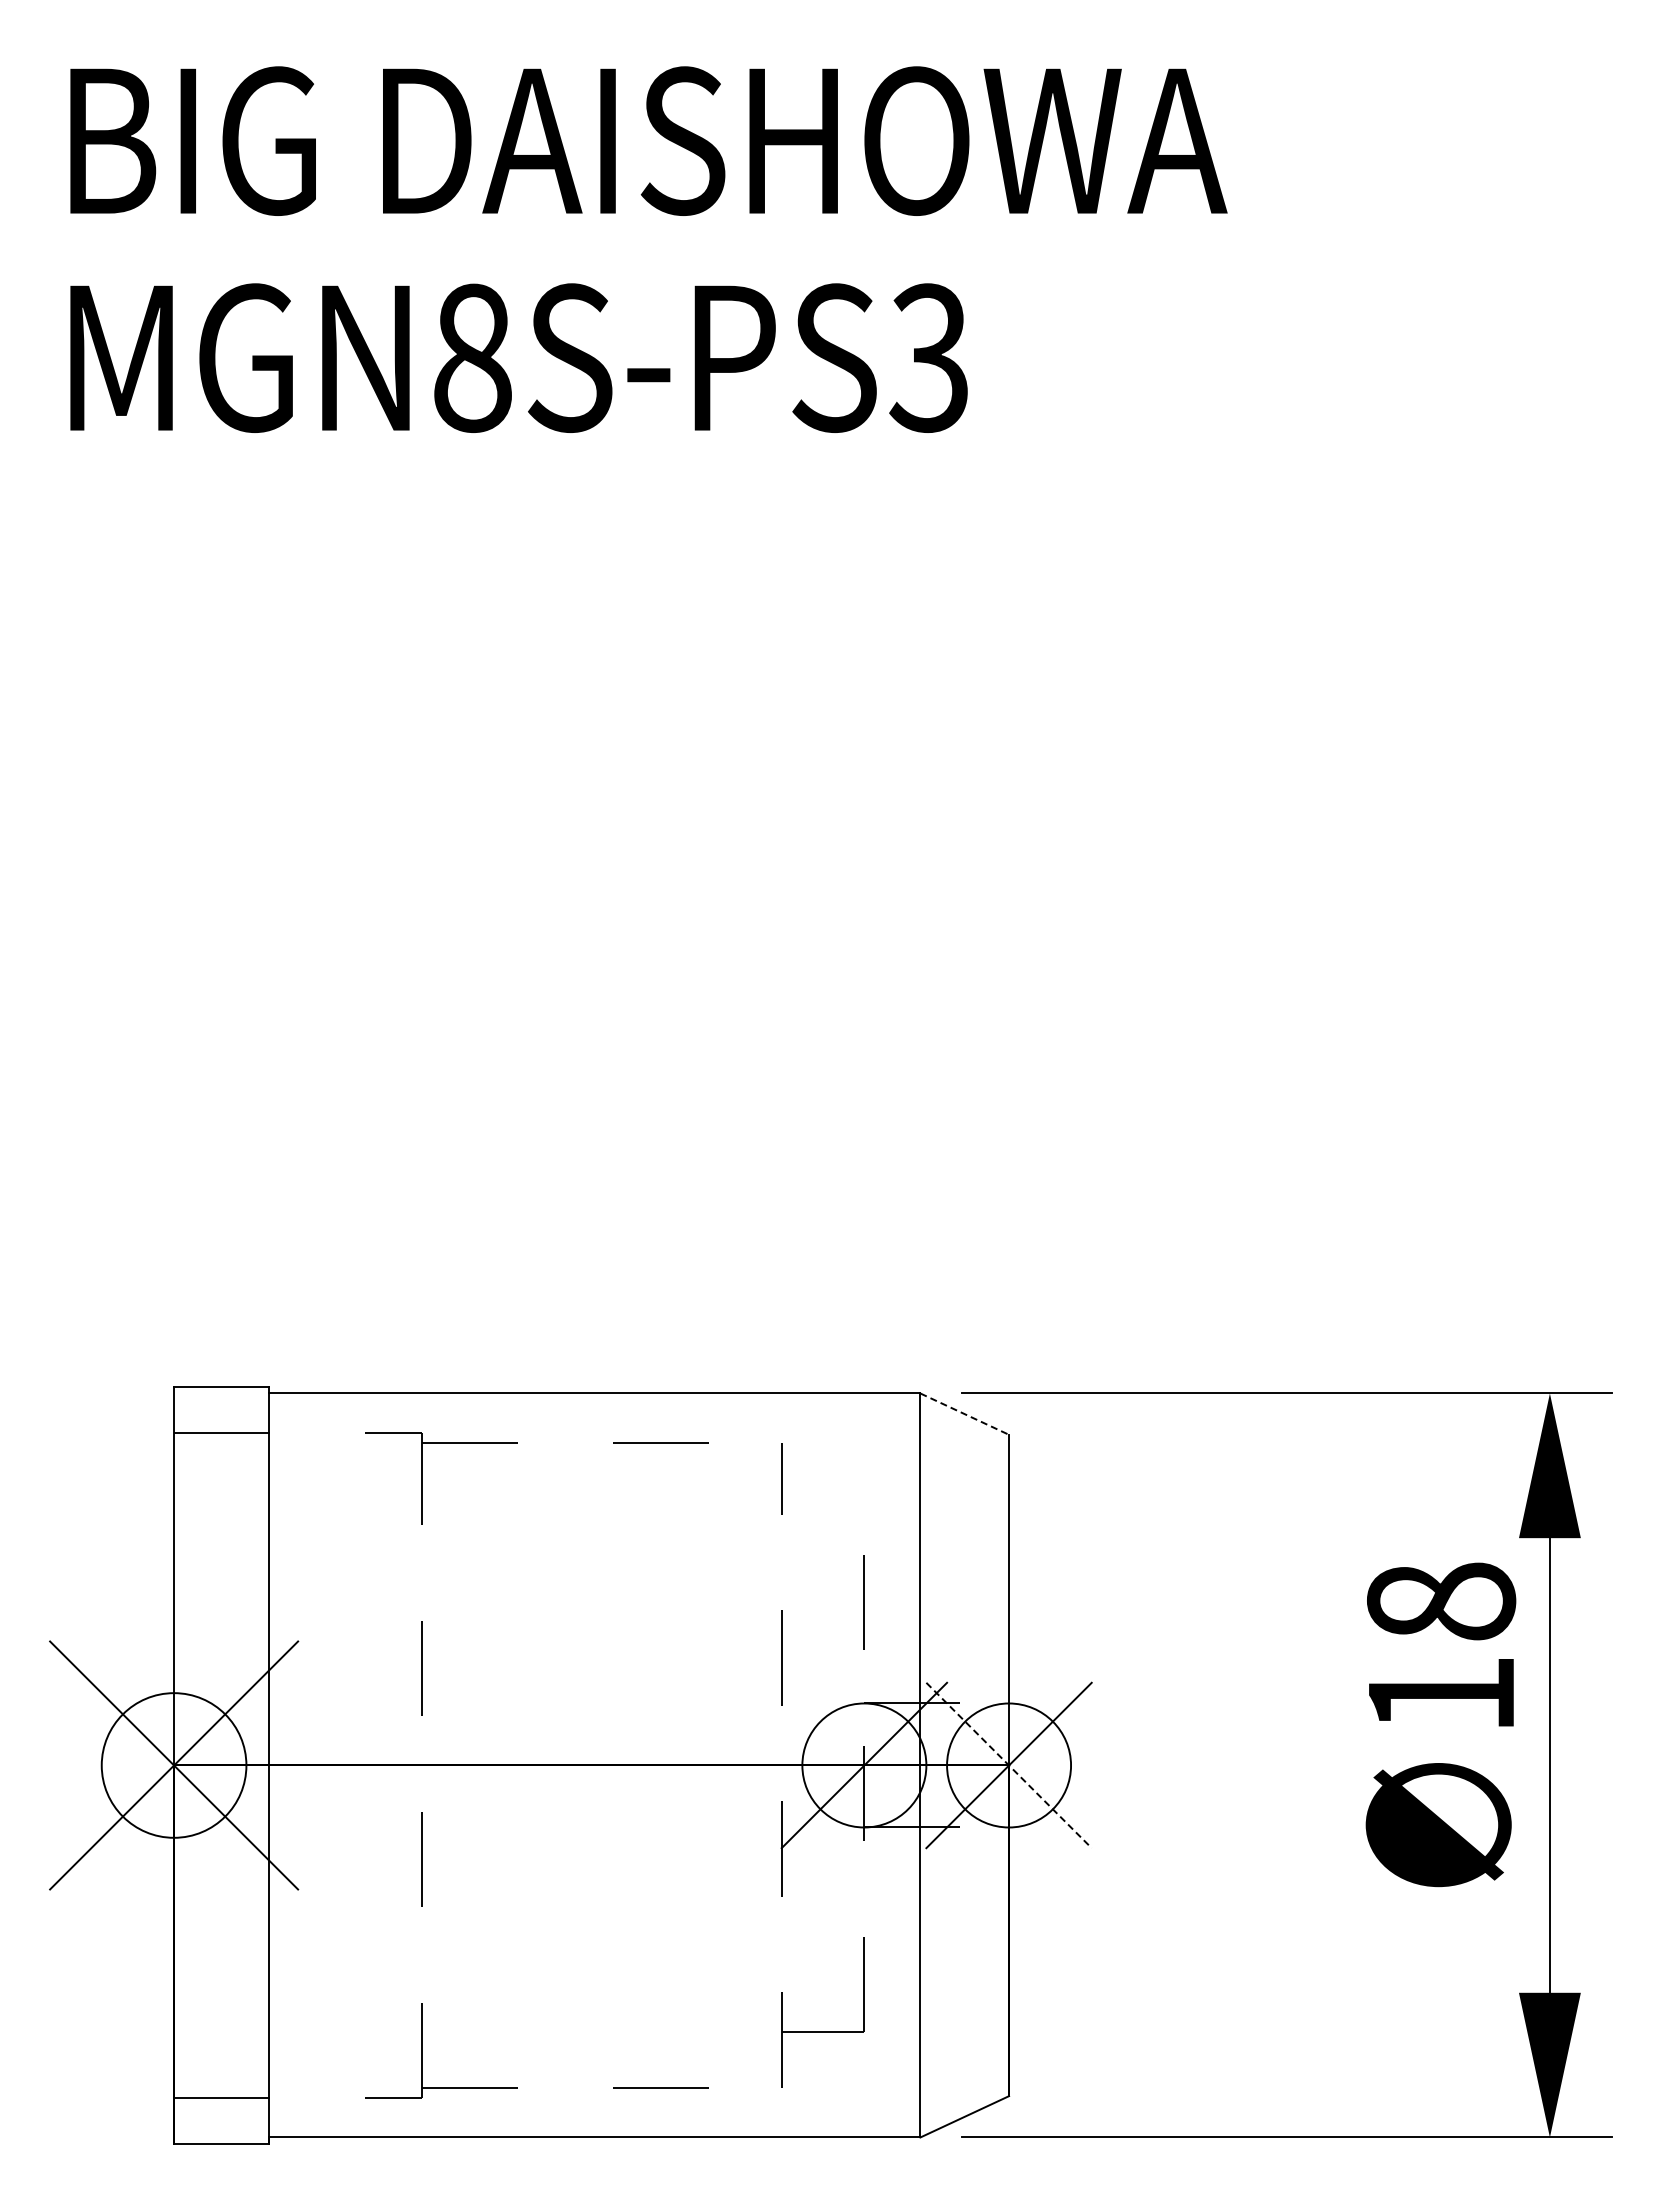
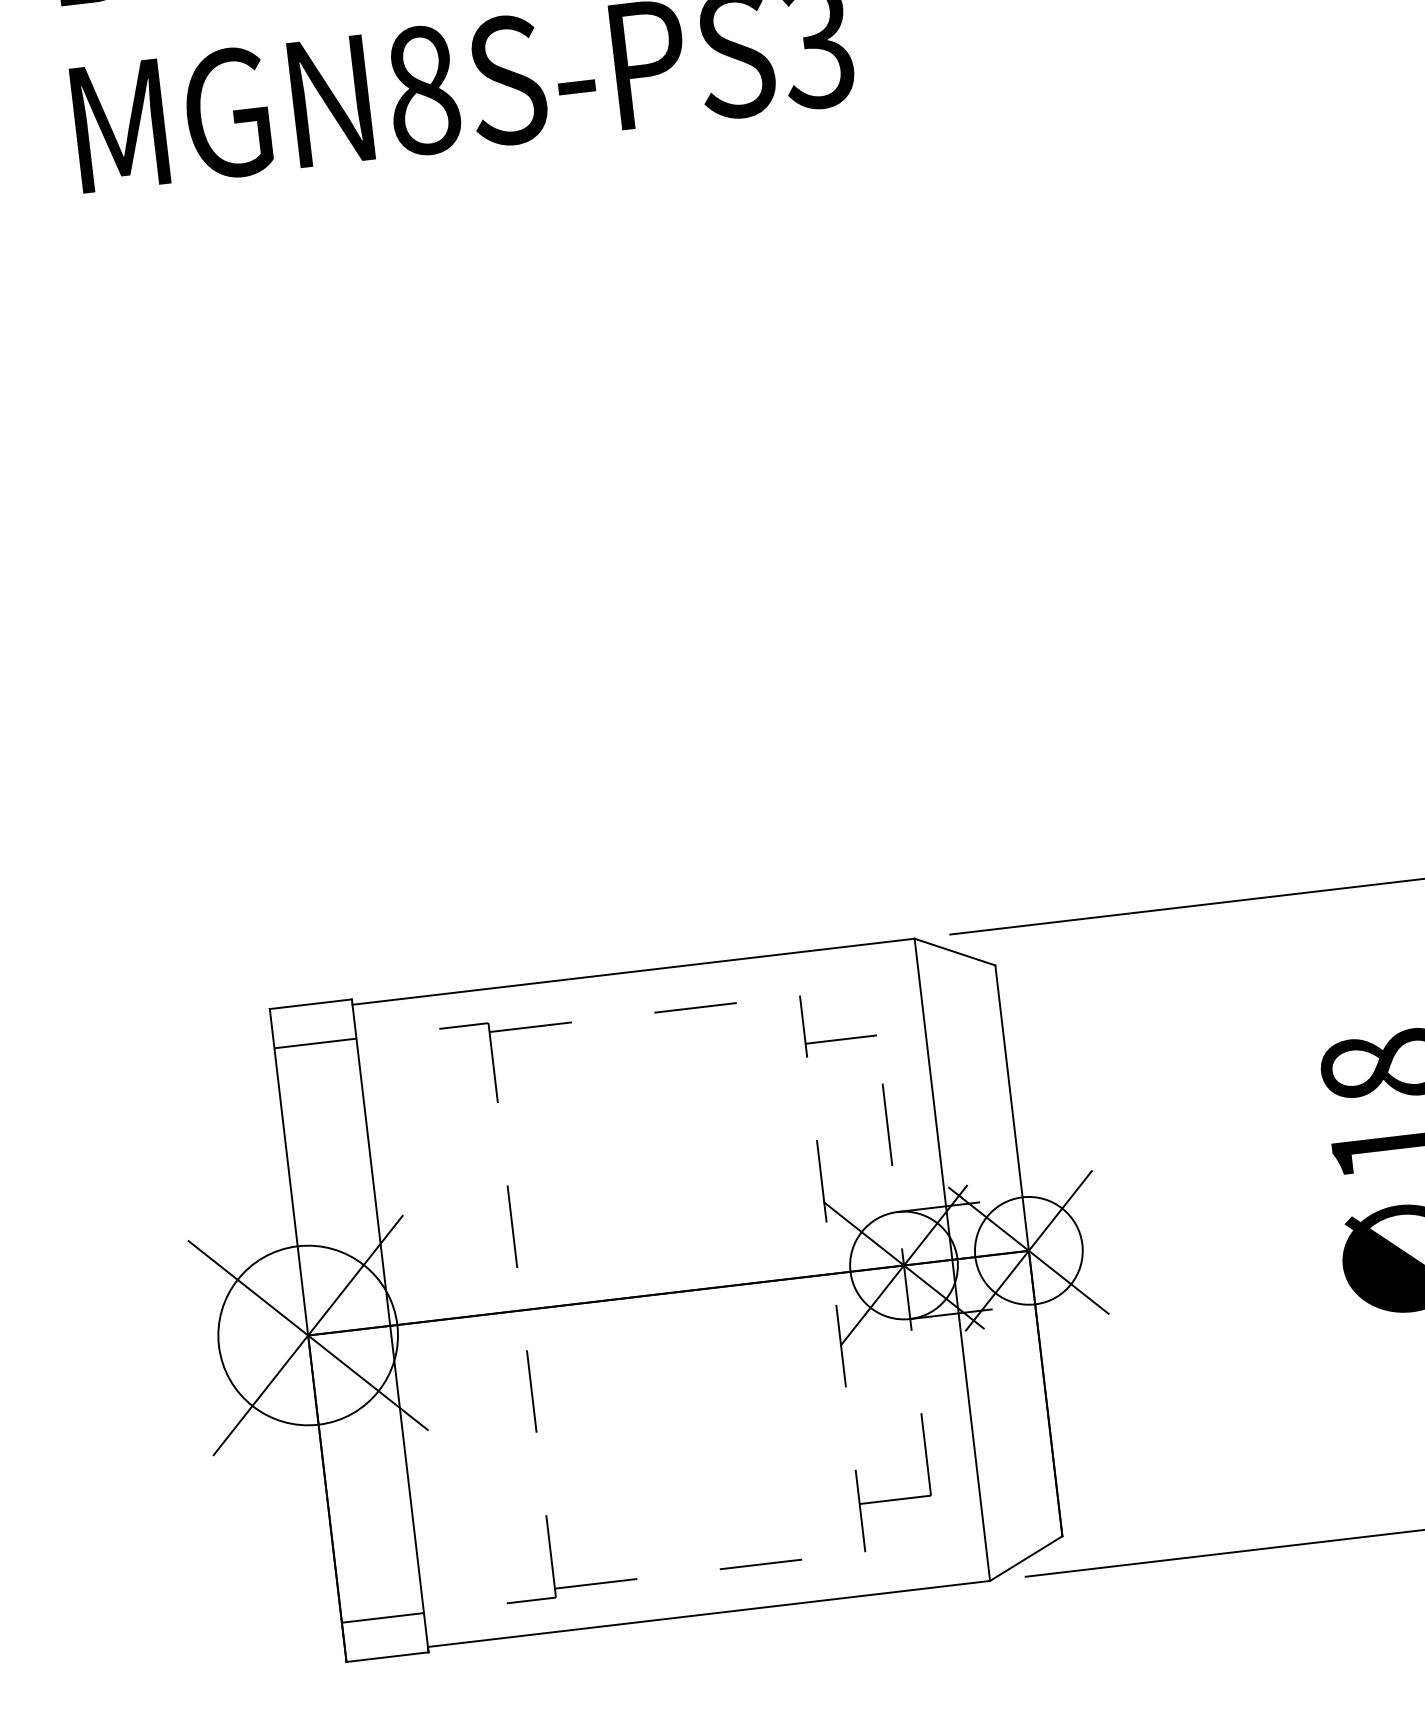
line: (964, 1414) -> (954, 952), dashed -> solid
line: (822, 1498) -> (840, 1039), added
circle: (173, 1765) -> (307, 1335), size x1.43
line: (864, 1765) -> (904, 1265), added
line: (1009, 1765) -> (1029, 1250), dashed -> solid

